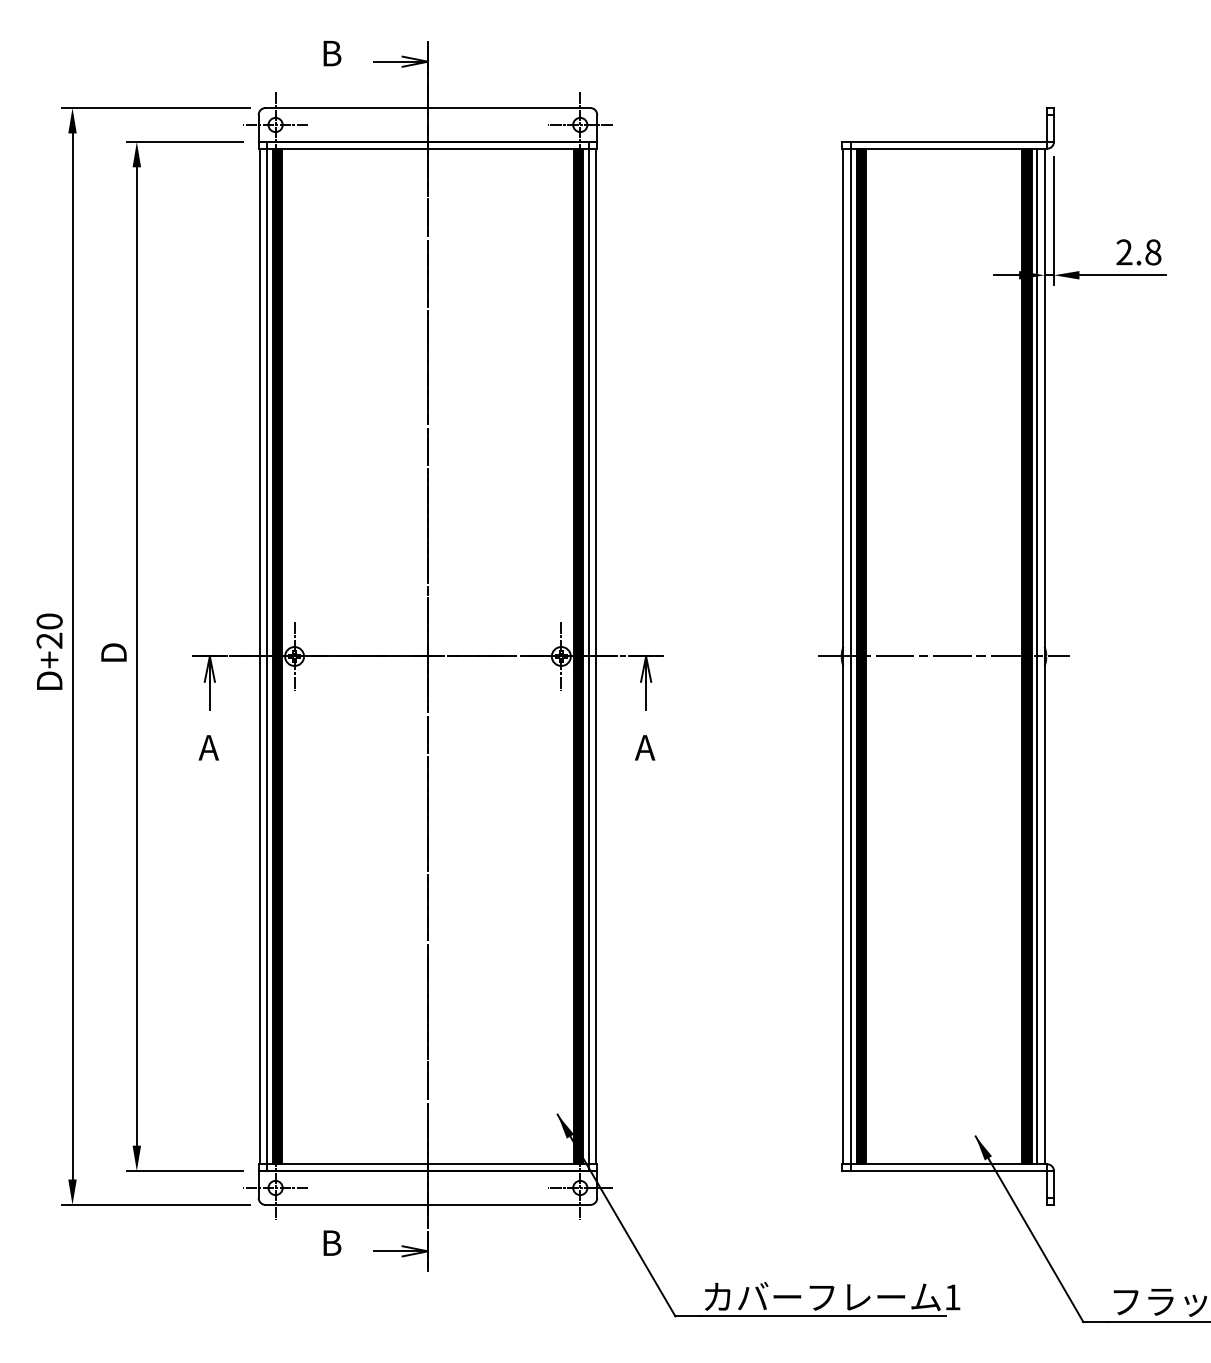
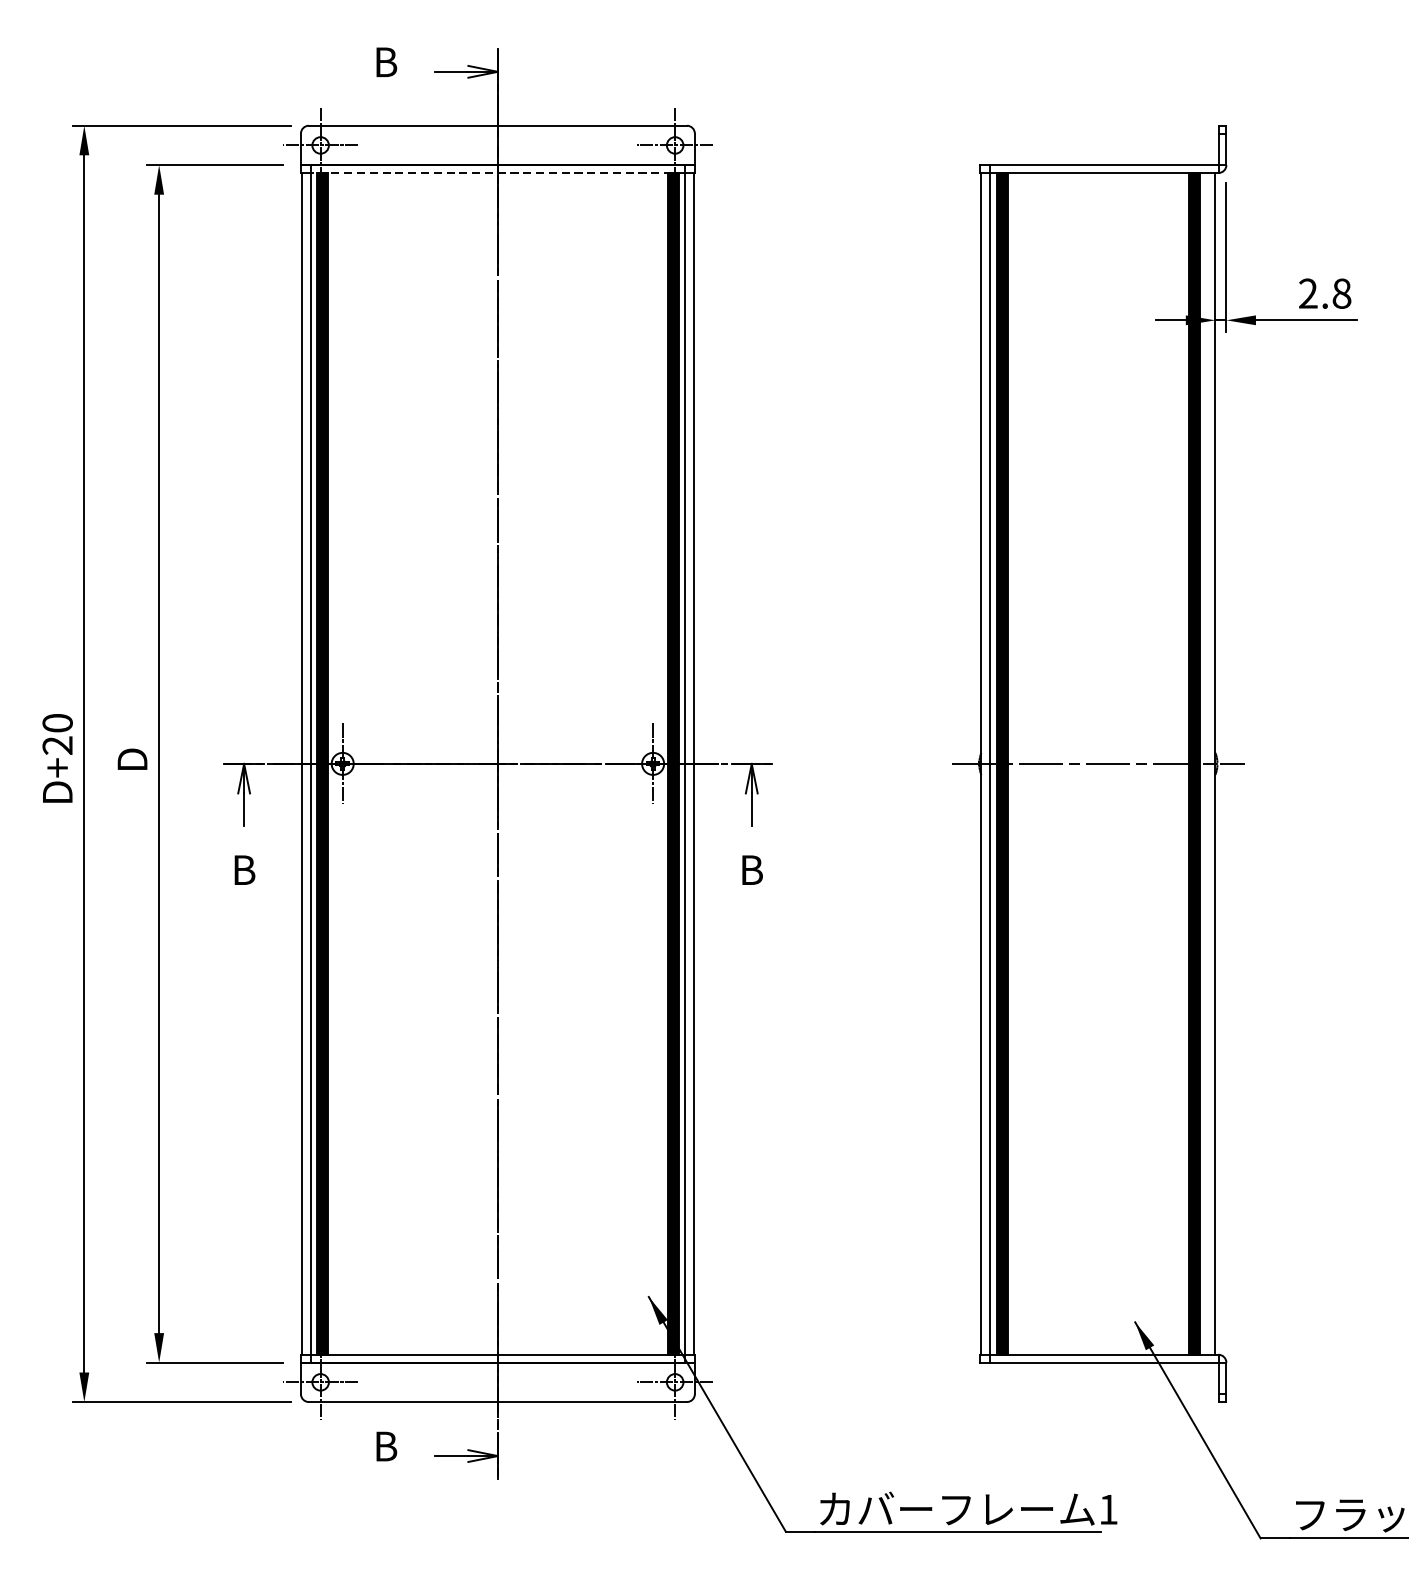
line: (427, 148) -> (497, 172), solid -> dashed
line: (1037, 656) -> (1207, 763), removed
text: (208, 747) -> (242, 869), A -> B
text: (645, 747) -> (751, 869), A -> B

